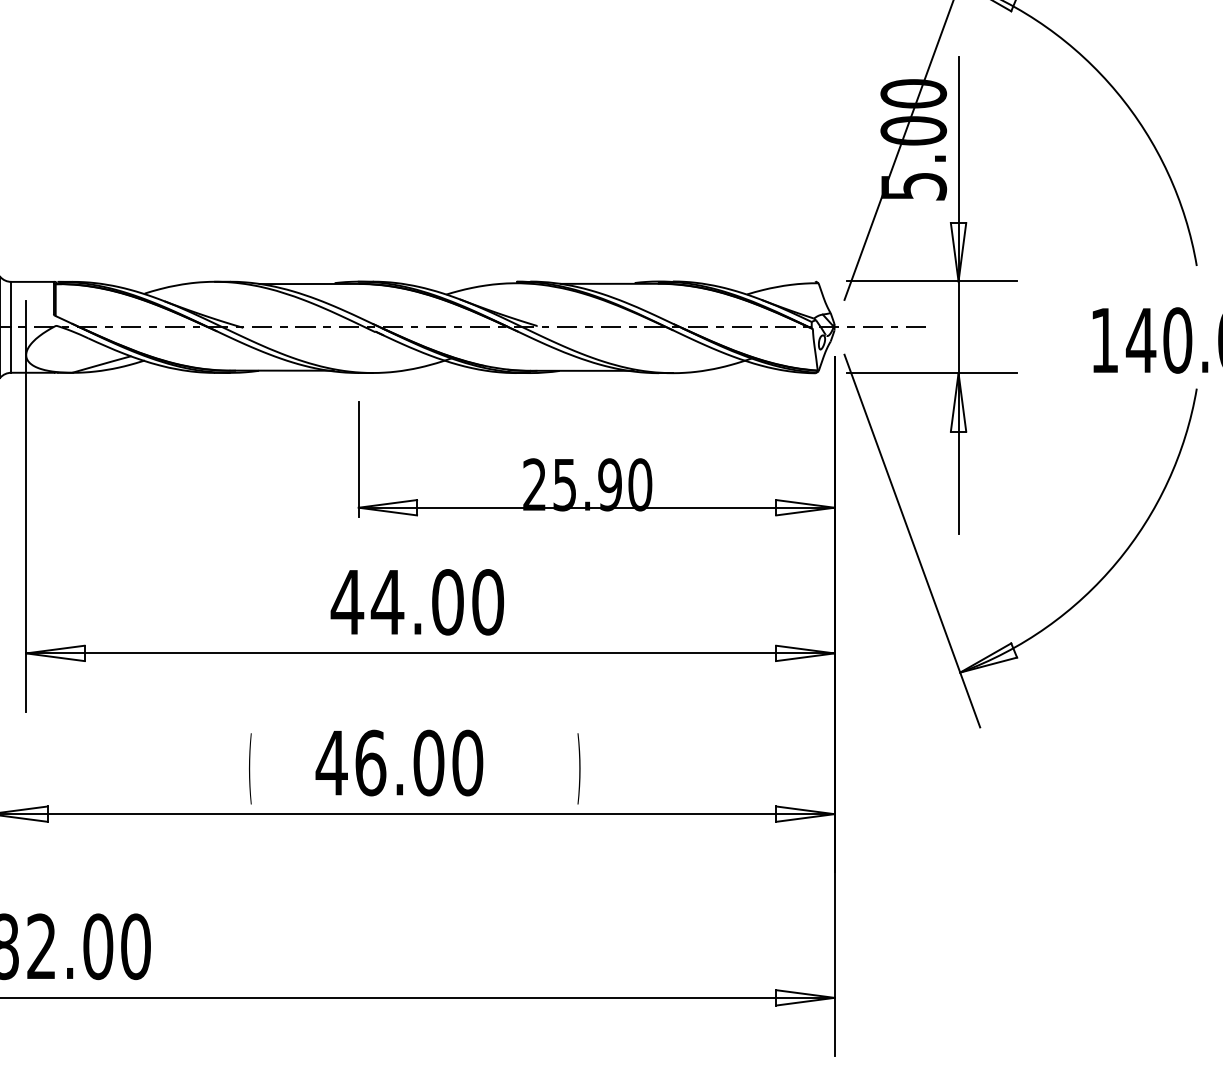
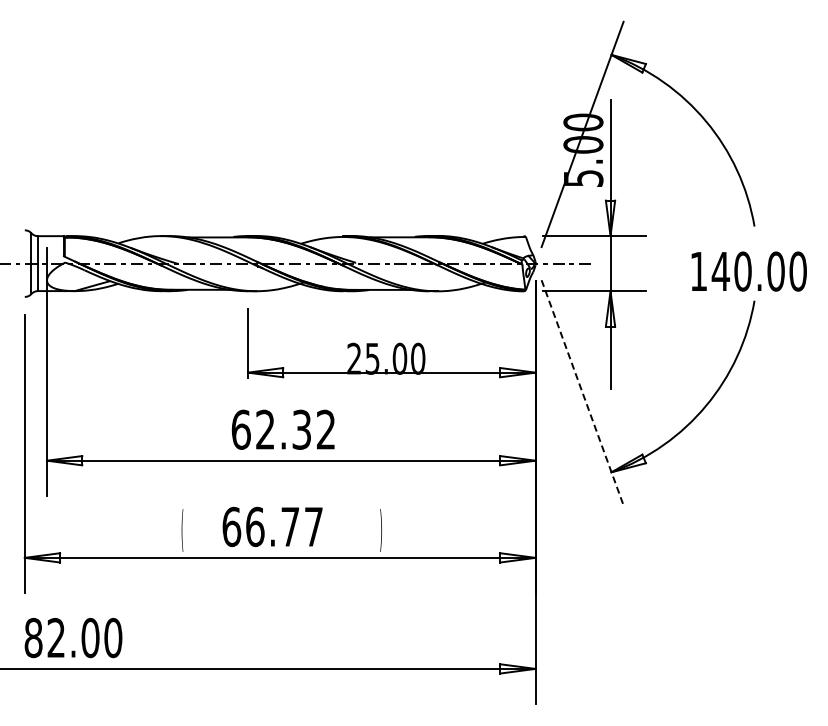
text: (609, 484) -> (399, 358), 25.90 -> 25.00
line: (912, 540) -> (582, 392), solid -> dashed
text: (417, 601) -> (283, 429), 44.00 -> 62.32
text: (399, 762) -> (272, 526), 46.00 -> 66.77

